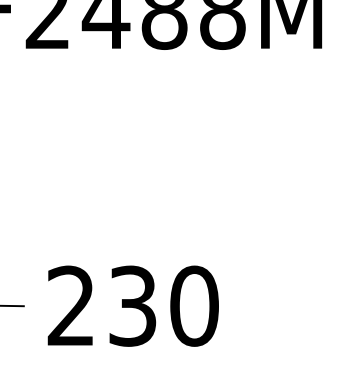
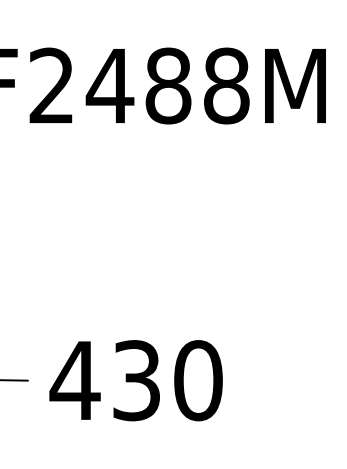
text: (70, 305) -> (74, 379), 230 -> 430

